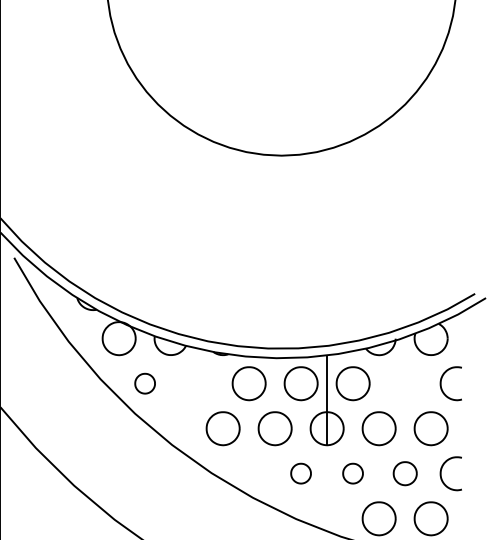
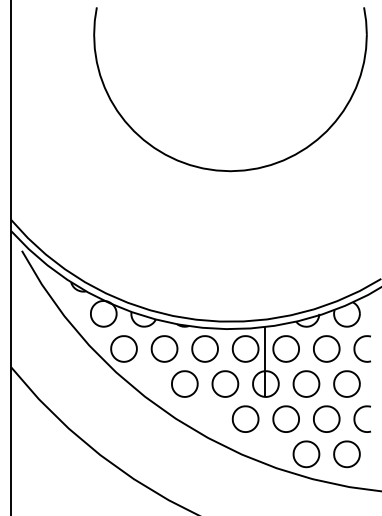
part: (144, 383) -> (123, 348), size x1.67
part: (197, 383) -> (164, 348), added
part: (404, 383) -> (326, 348), added
part: (300, 472) -> (245, 418), size x1.67
part: (352, 472) -> (285, 418), size x1.67
part: (404, 472) -> (326, 418), size x1.43

